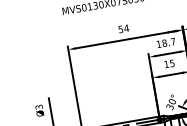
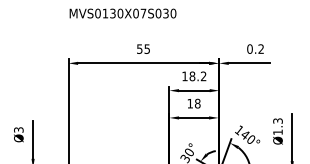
text: (126, 27) -> (147, 48), 54 -> 55
text: (173, 41) -> (203, 76), 18.7 -> 18.2
text: (172, 63) -> (197, 103), 15 -> 18

